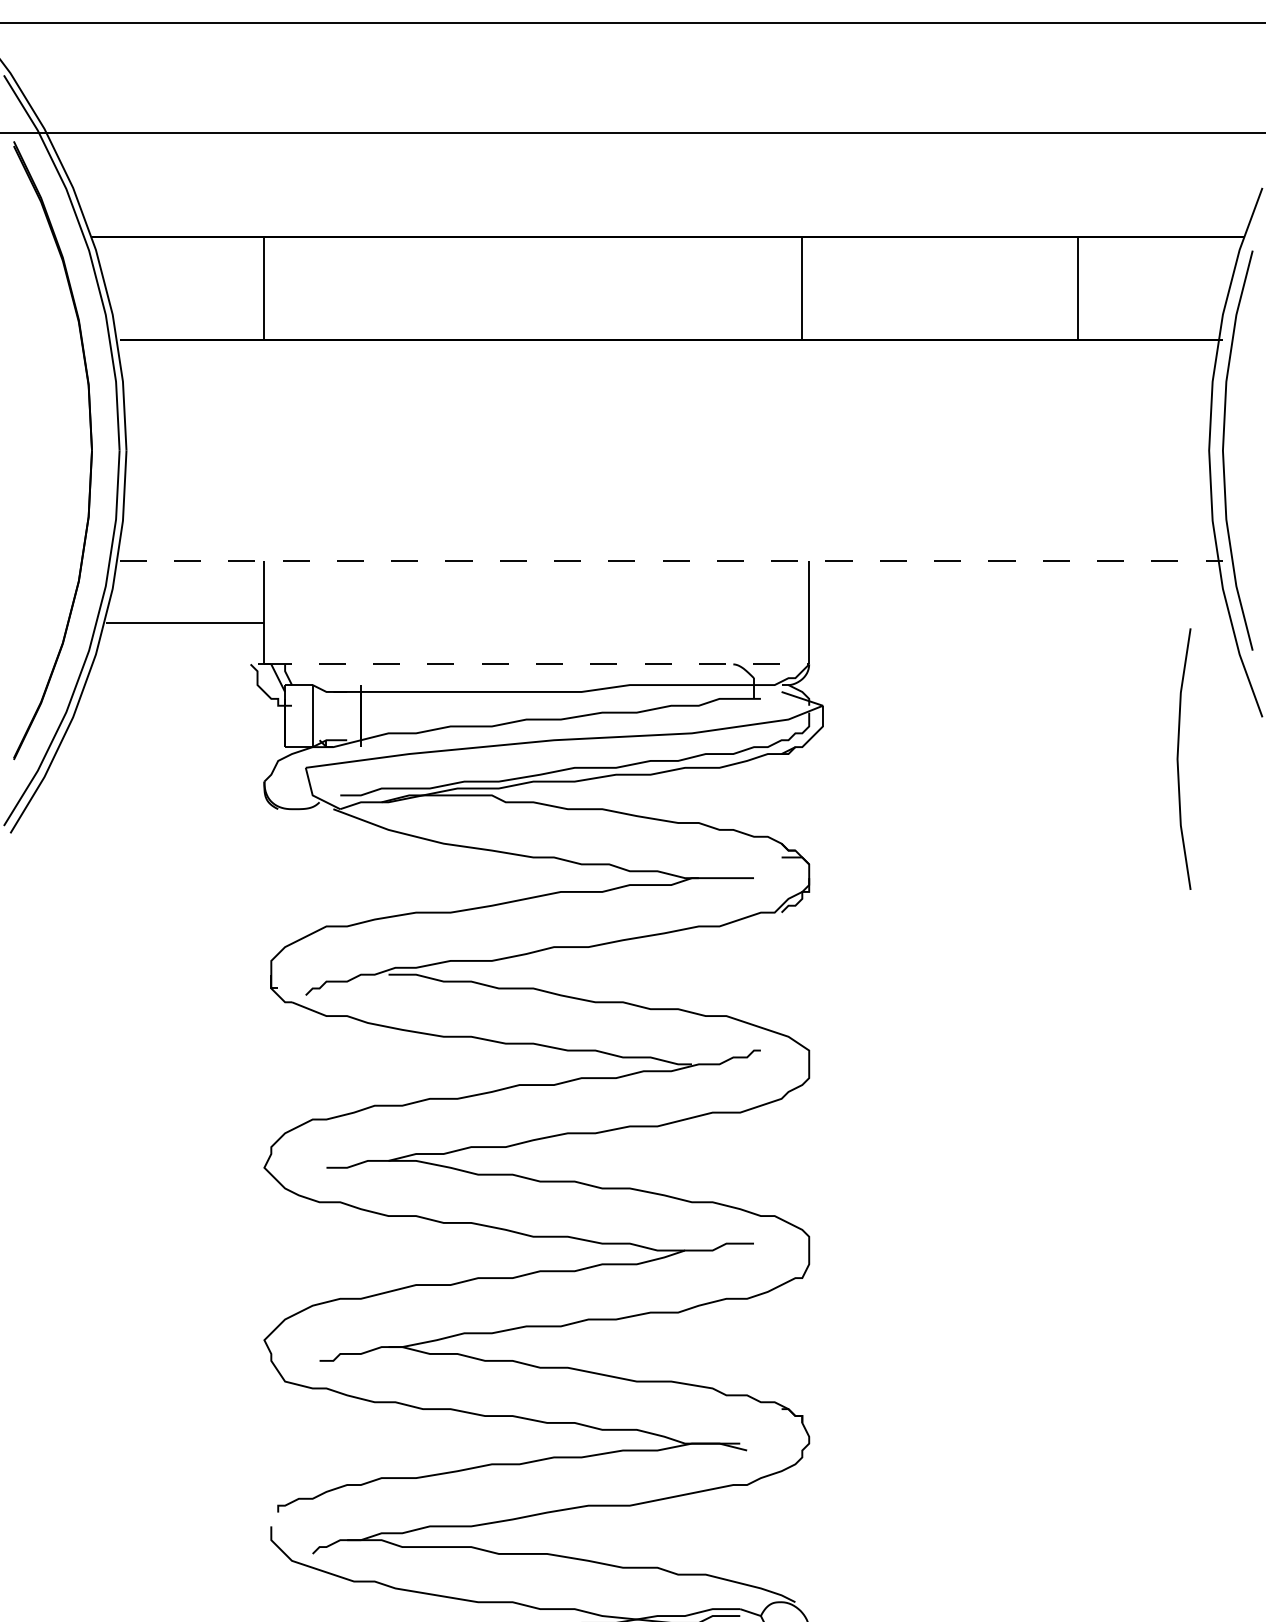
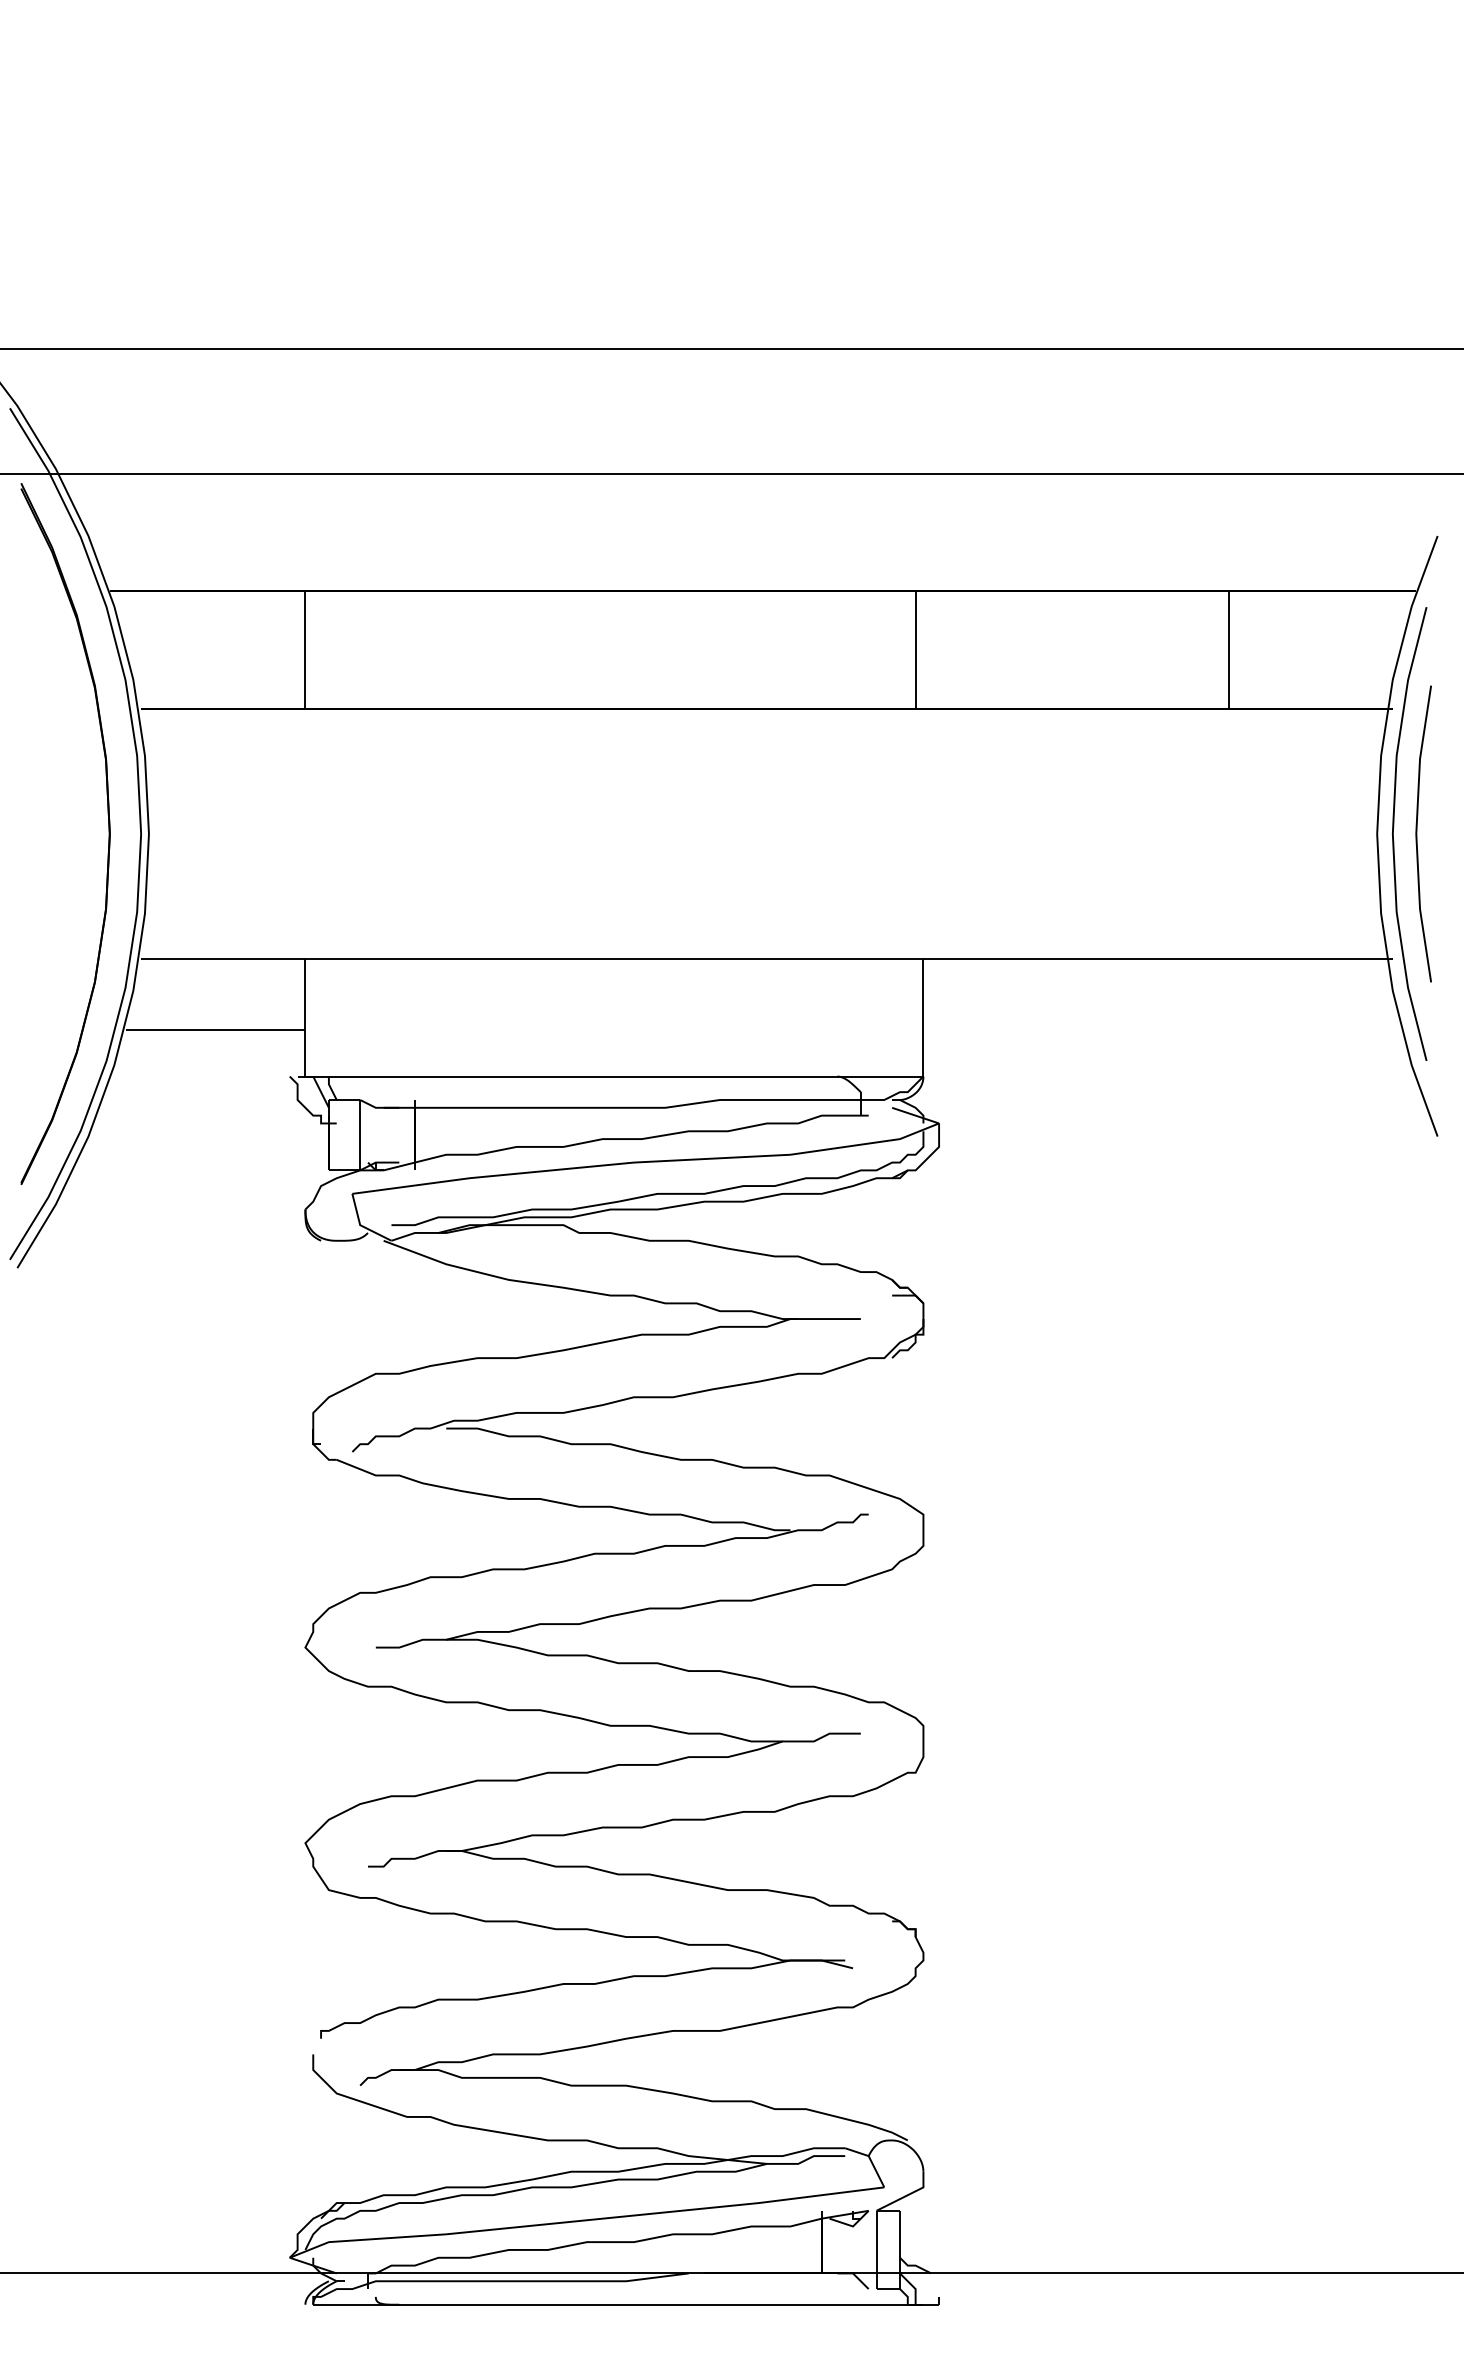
line: (670, 561) -> (766, 959), dashed -> solid
line: (536, 664) -> (614, 1076), dashed -> solid
curve: (1178, 758) -> (1417, 833), moved

